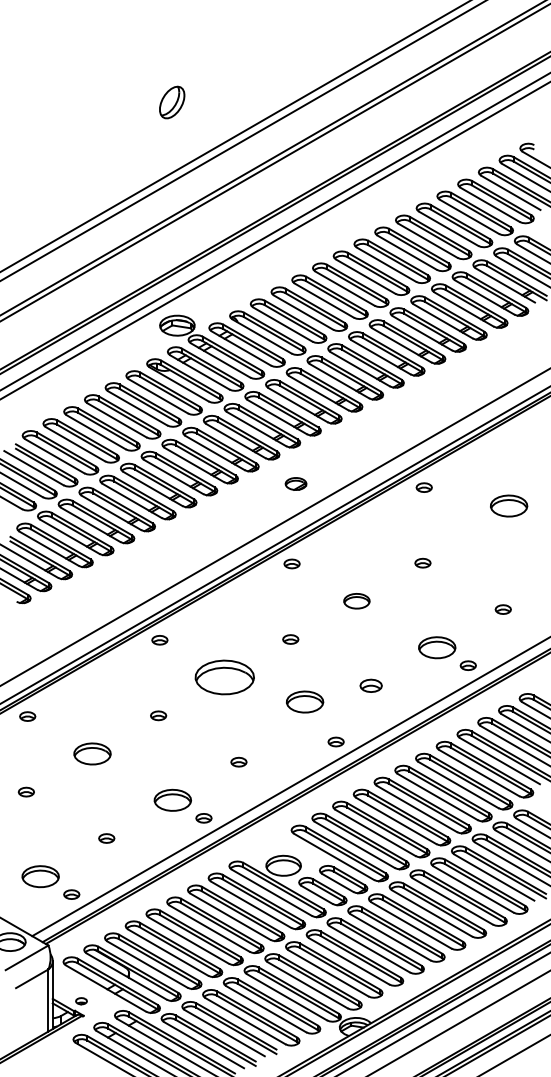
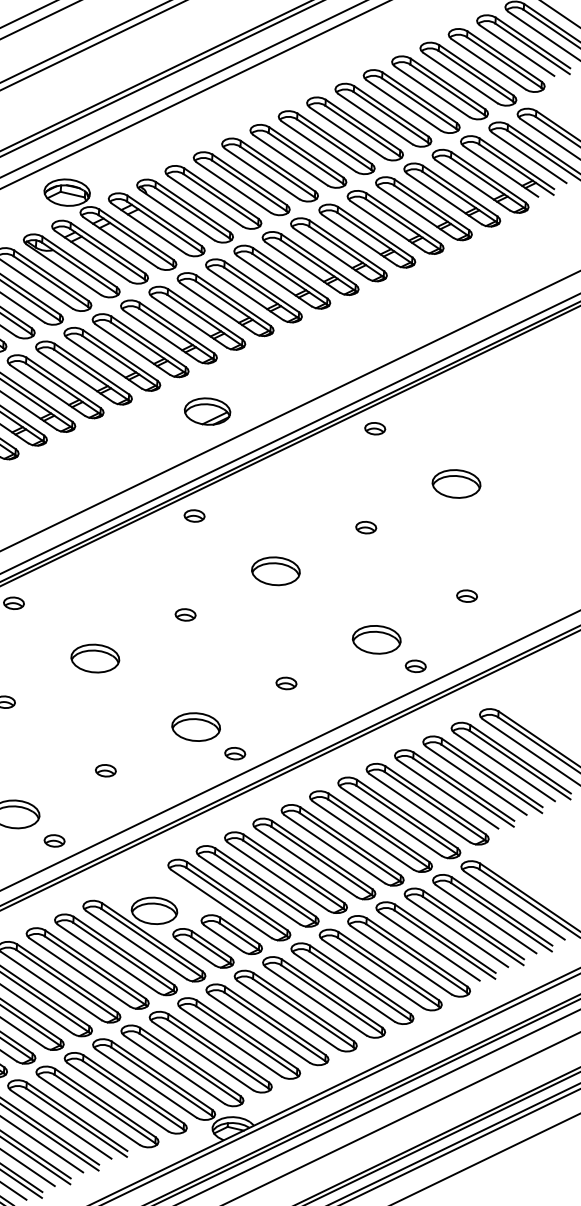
part: (295, 483) -> (206, 410), size x1.67
part: (509, 505) -> (457, 483), moved
part: (356, 600) -> (275, 570), size x1.43
part: (224, 677) -> (95, 658), size x0.62
part: (370, 685) -> (285, 682), size x0.71
part: (305, 701) -> (196, 726), moved

